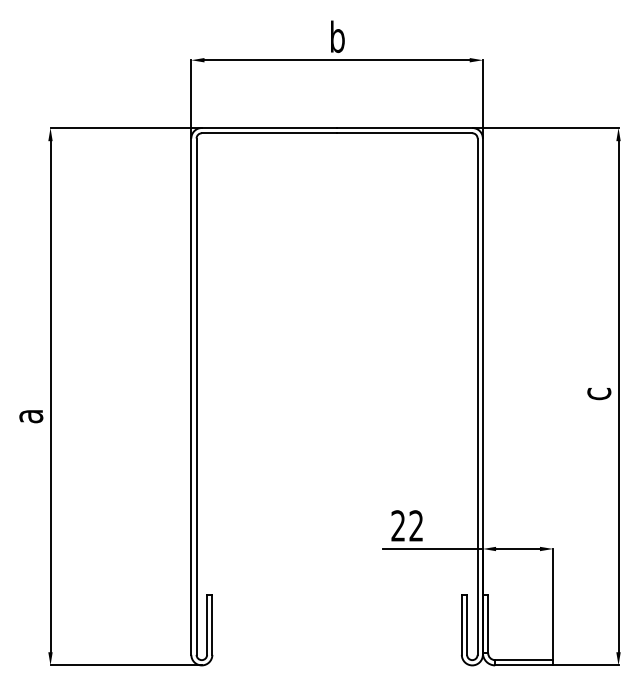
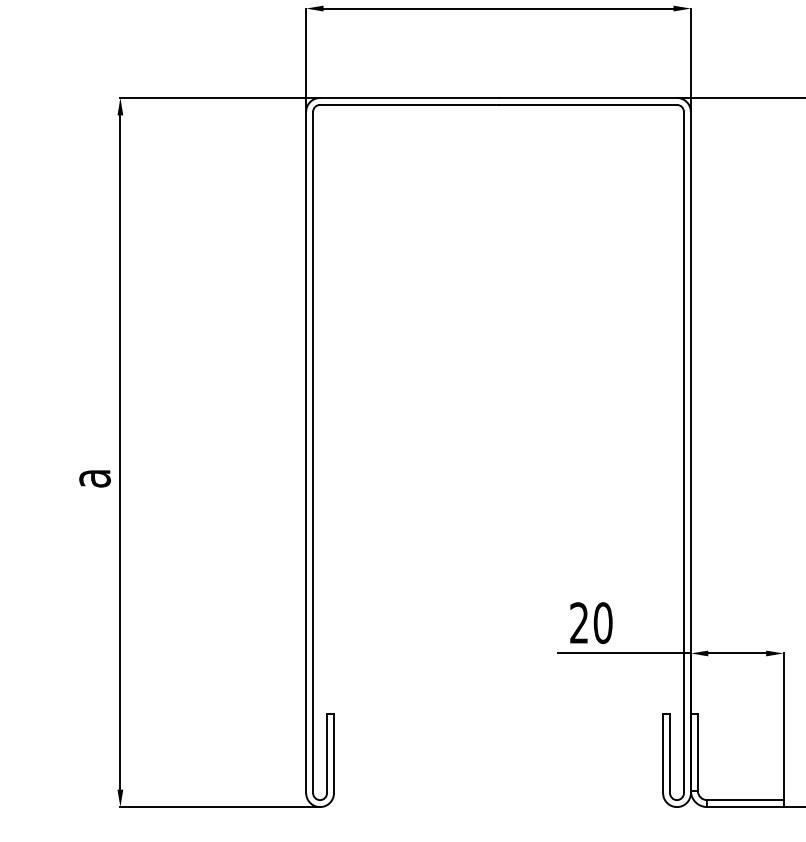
text: (416, 525) -> (603, 622), 22 -> 20

